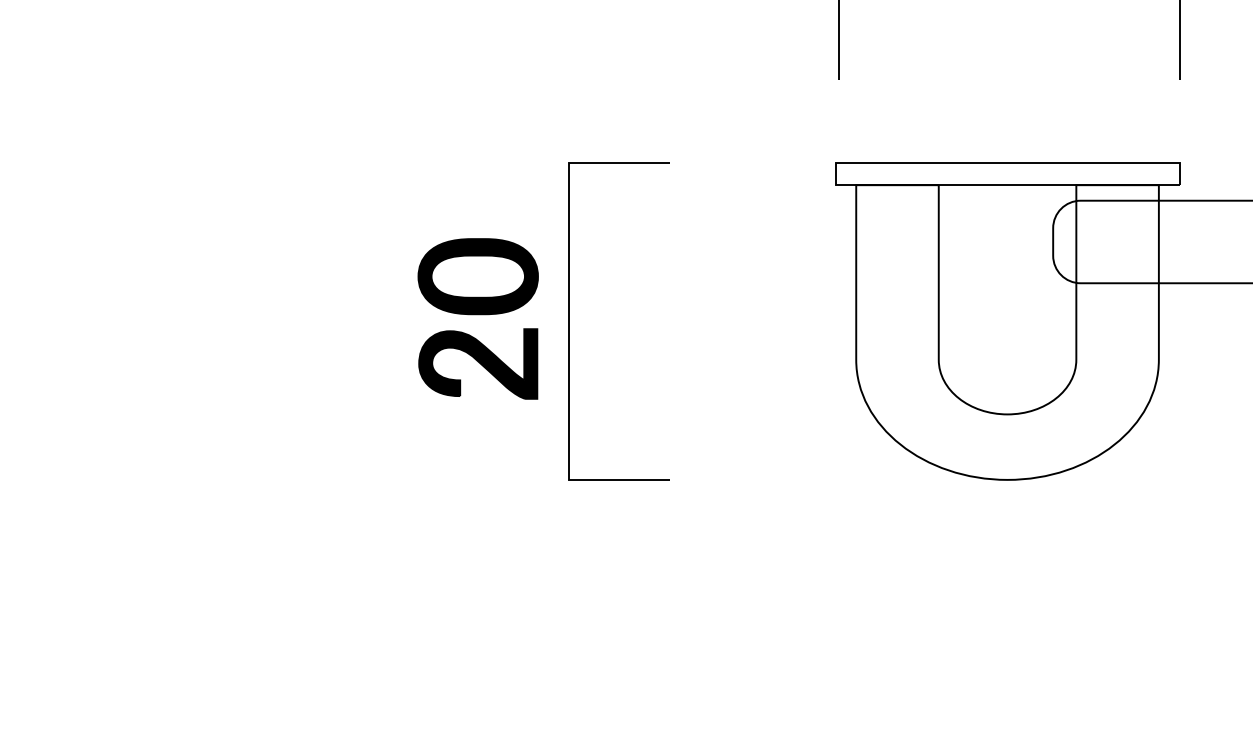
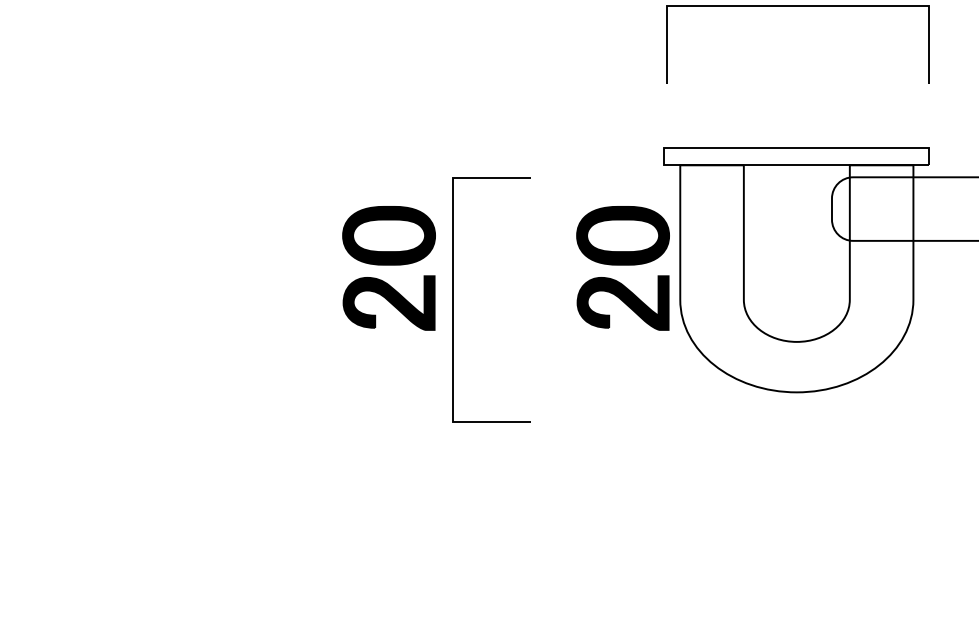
part: (781, 319) -> (622, 268), added
line: (569, 320) -> (453, 299), moved

